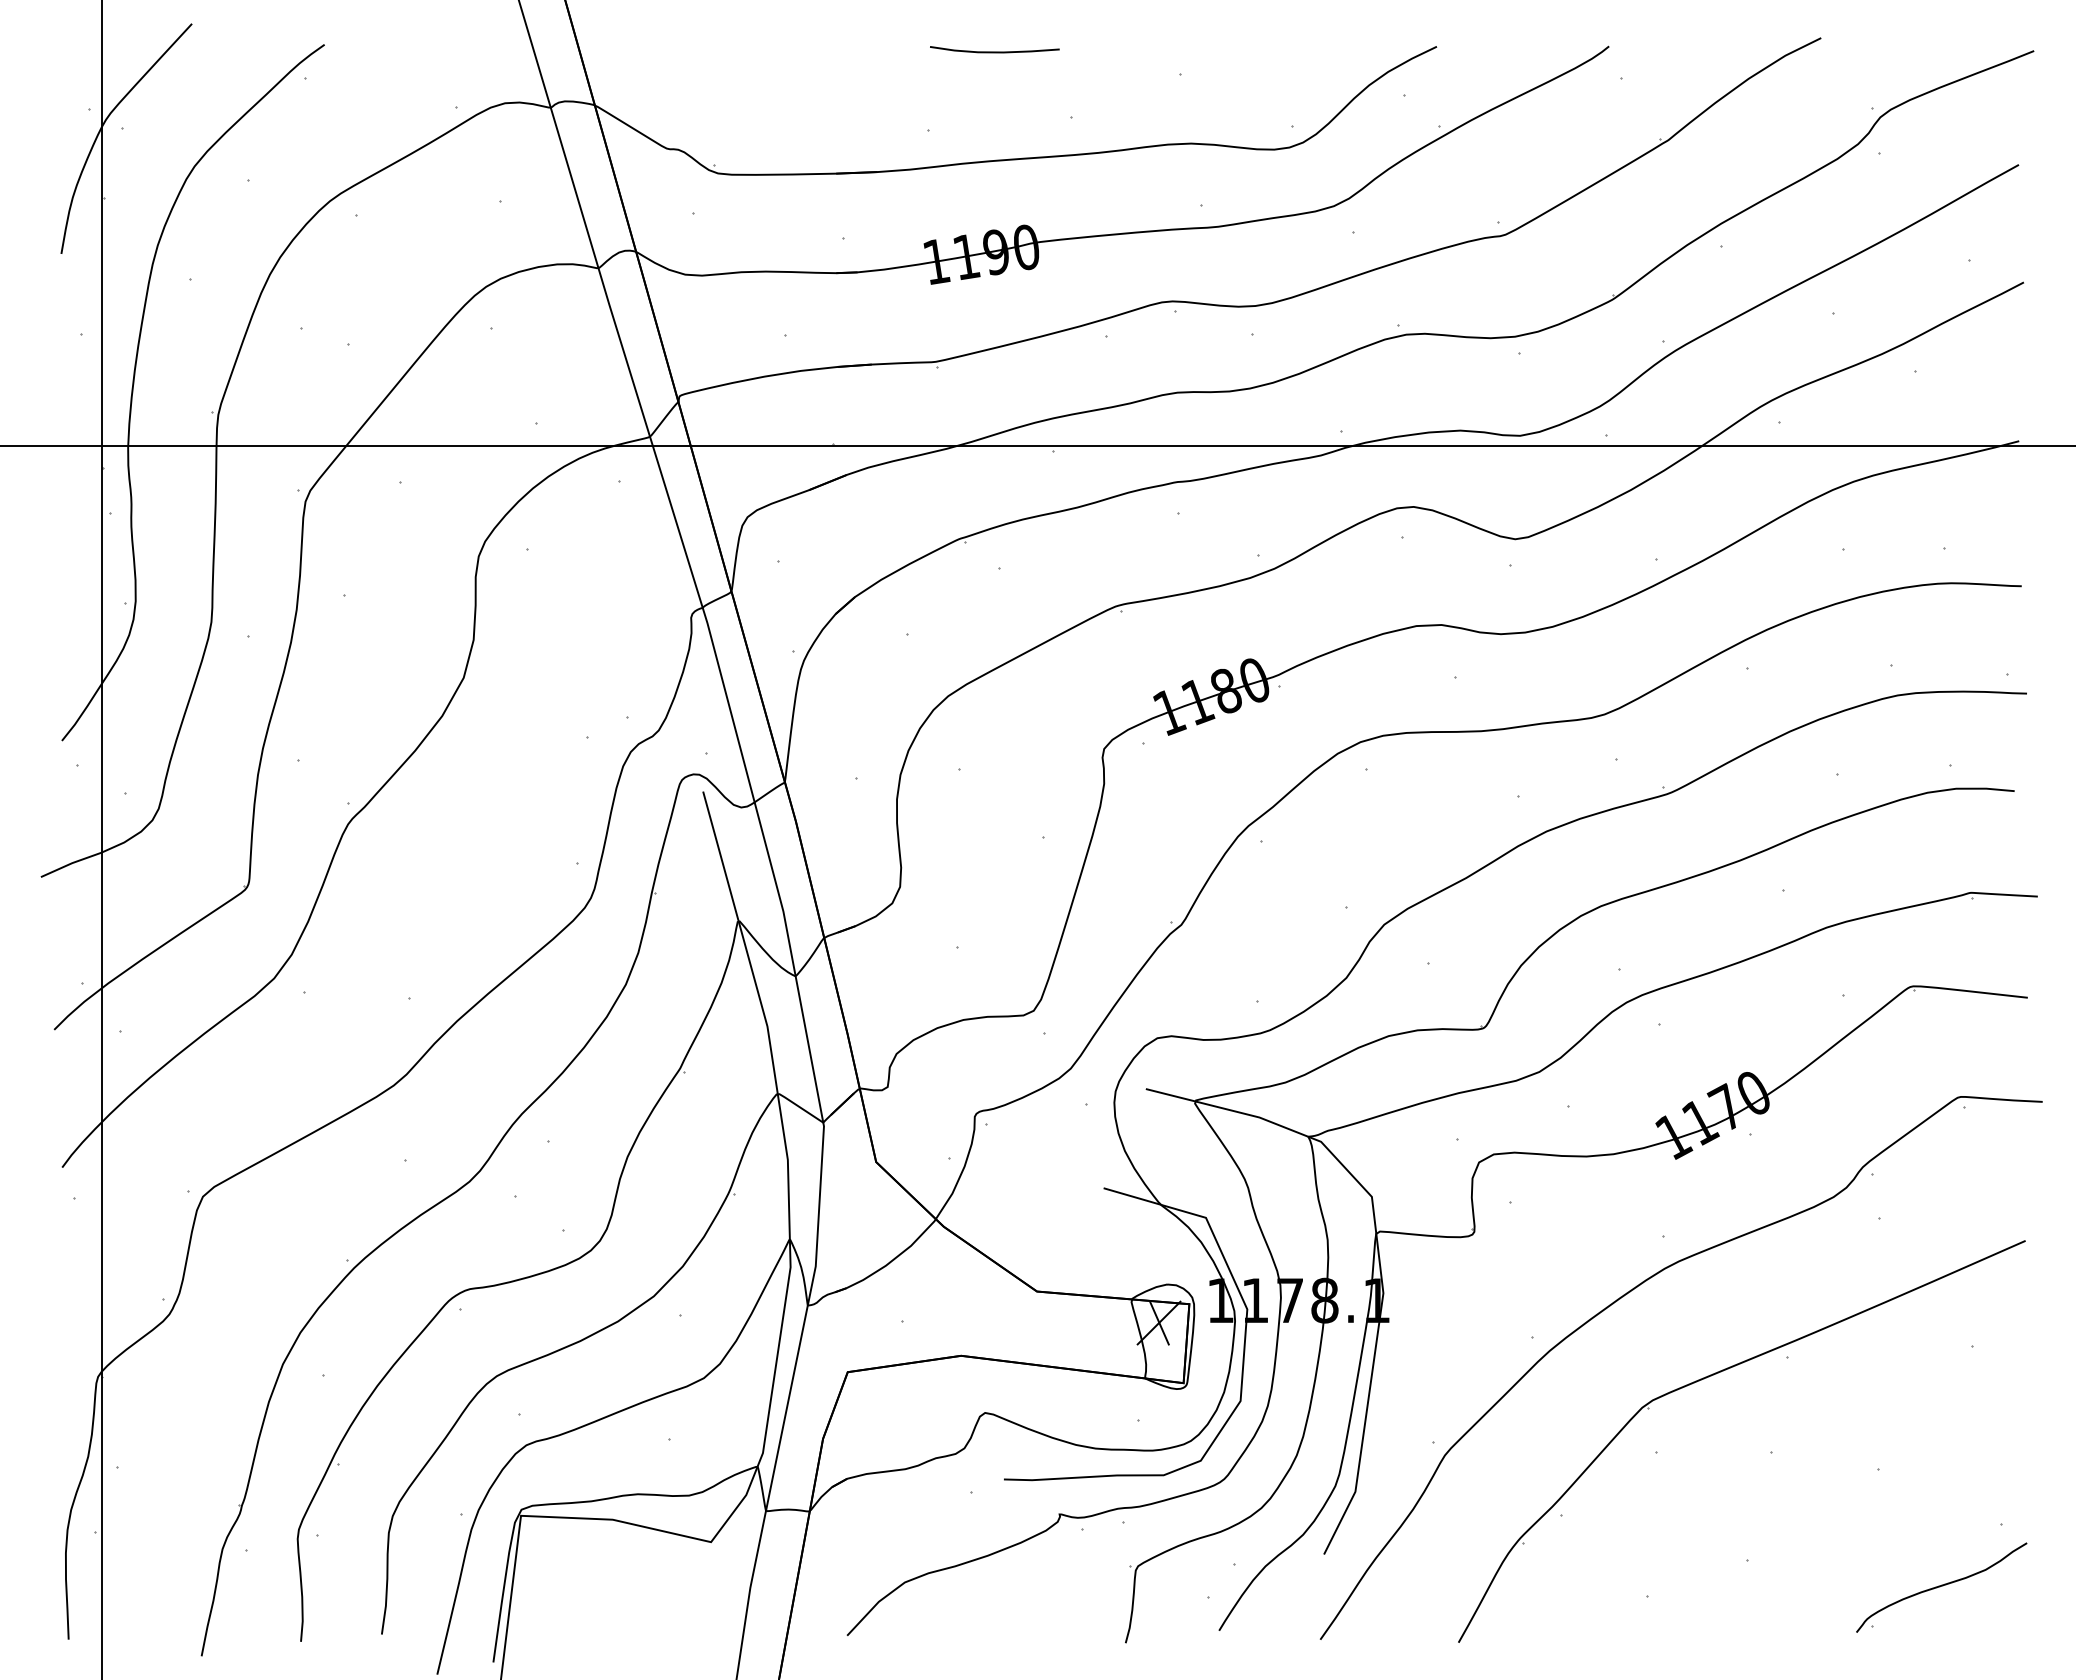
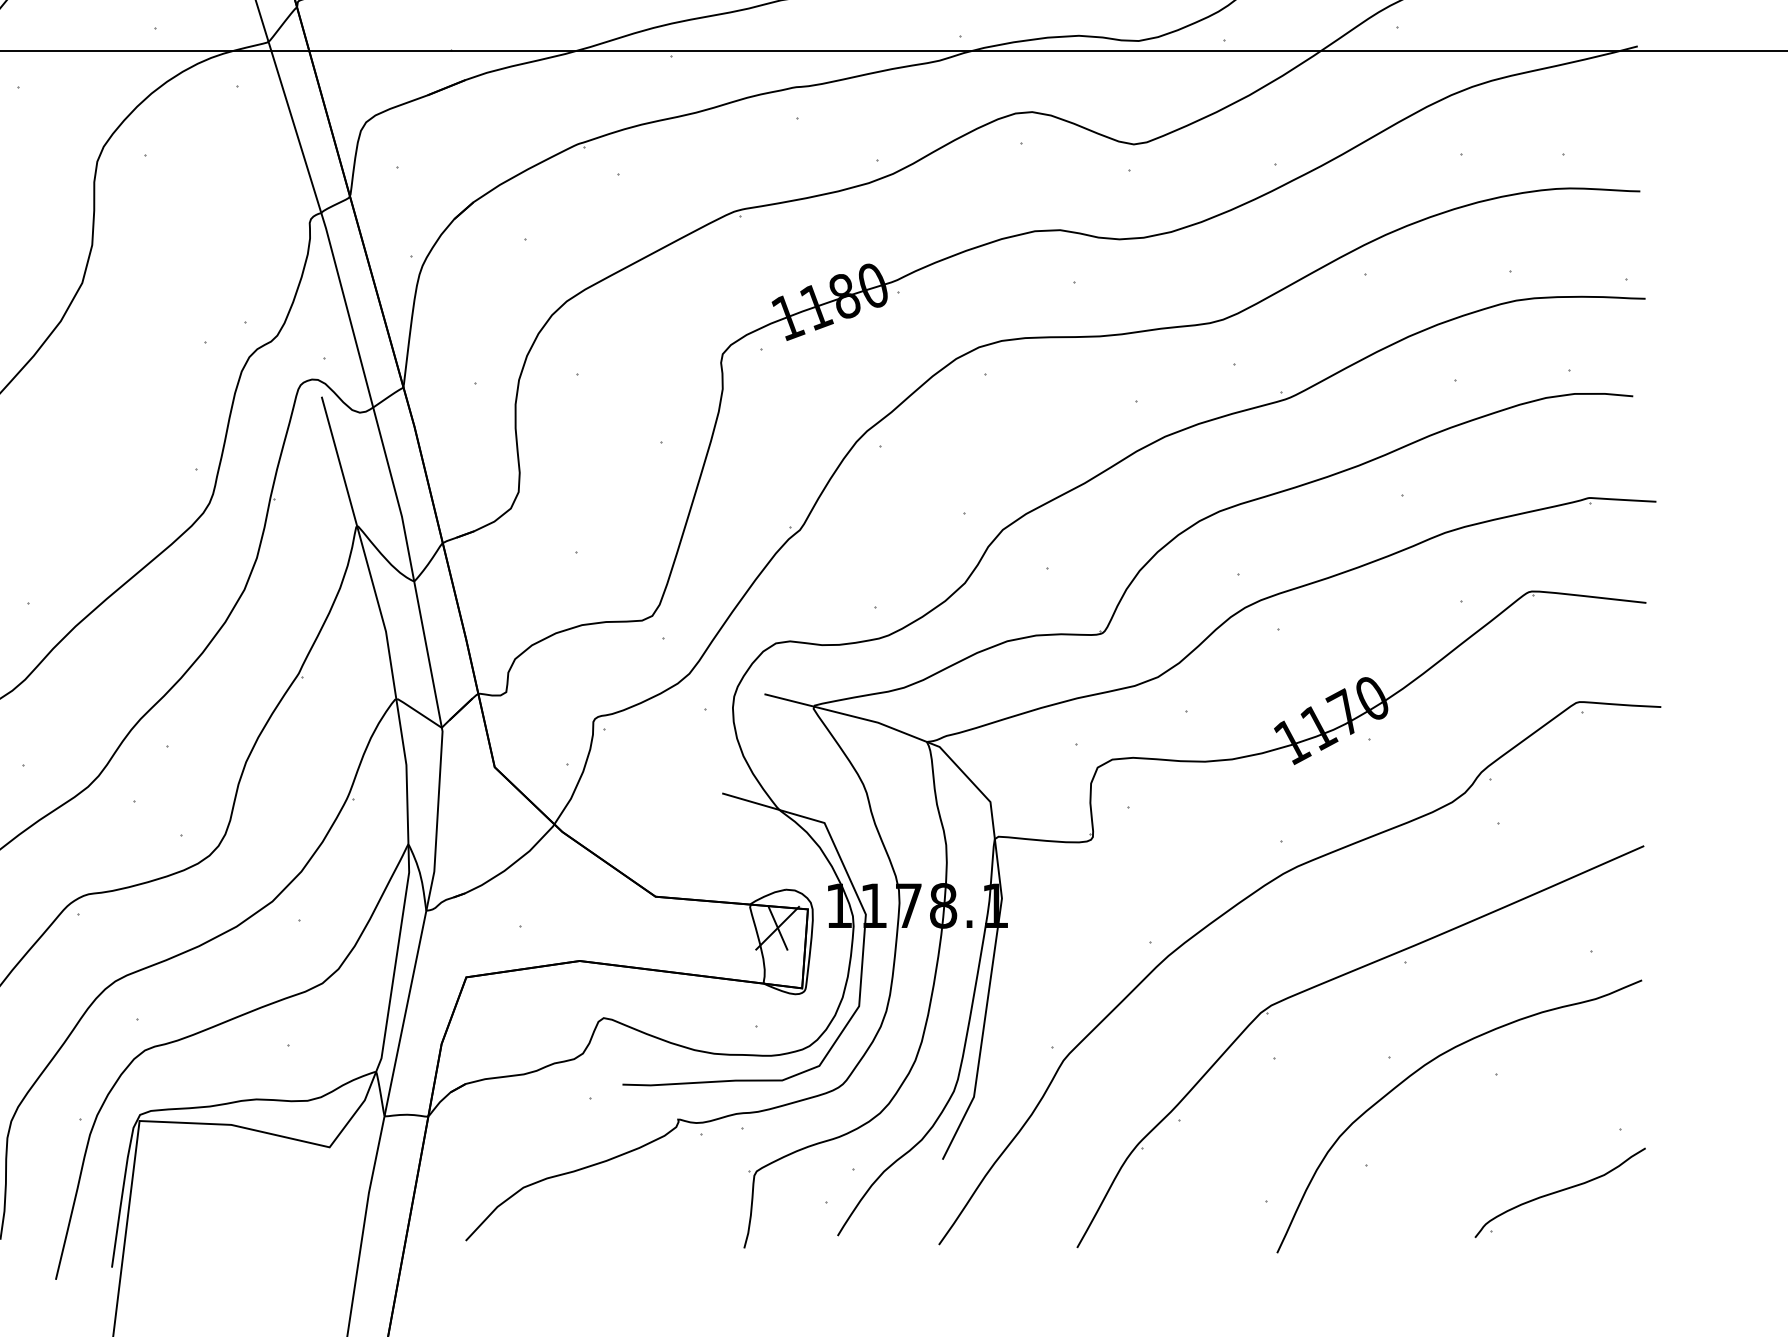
curve: (1803, 1463) -> (1422, 1068), added

